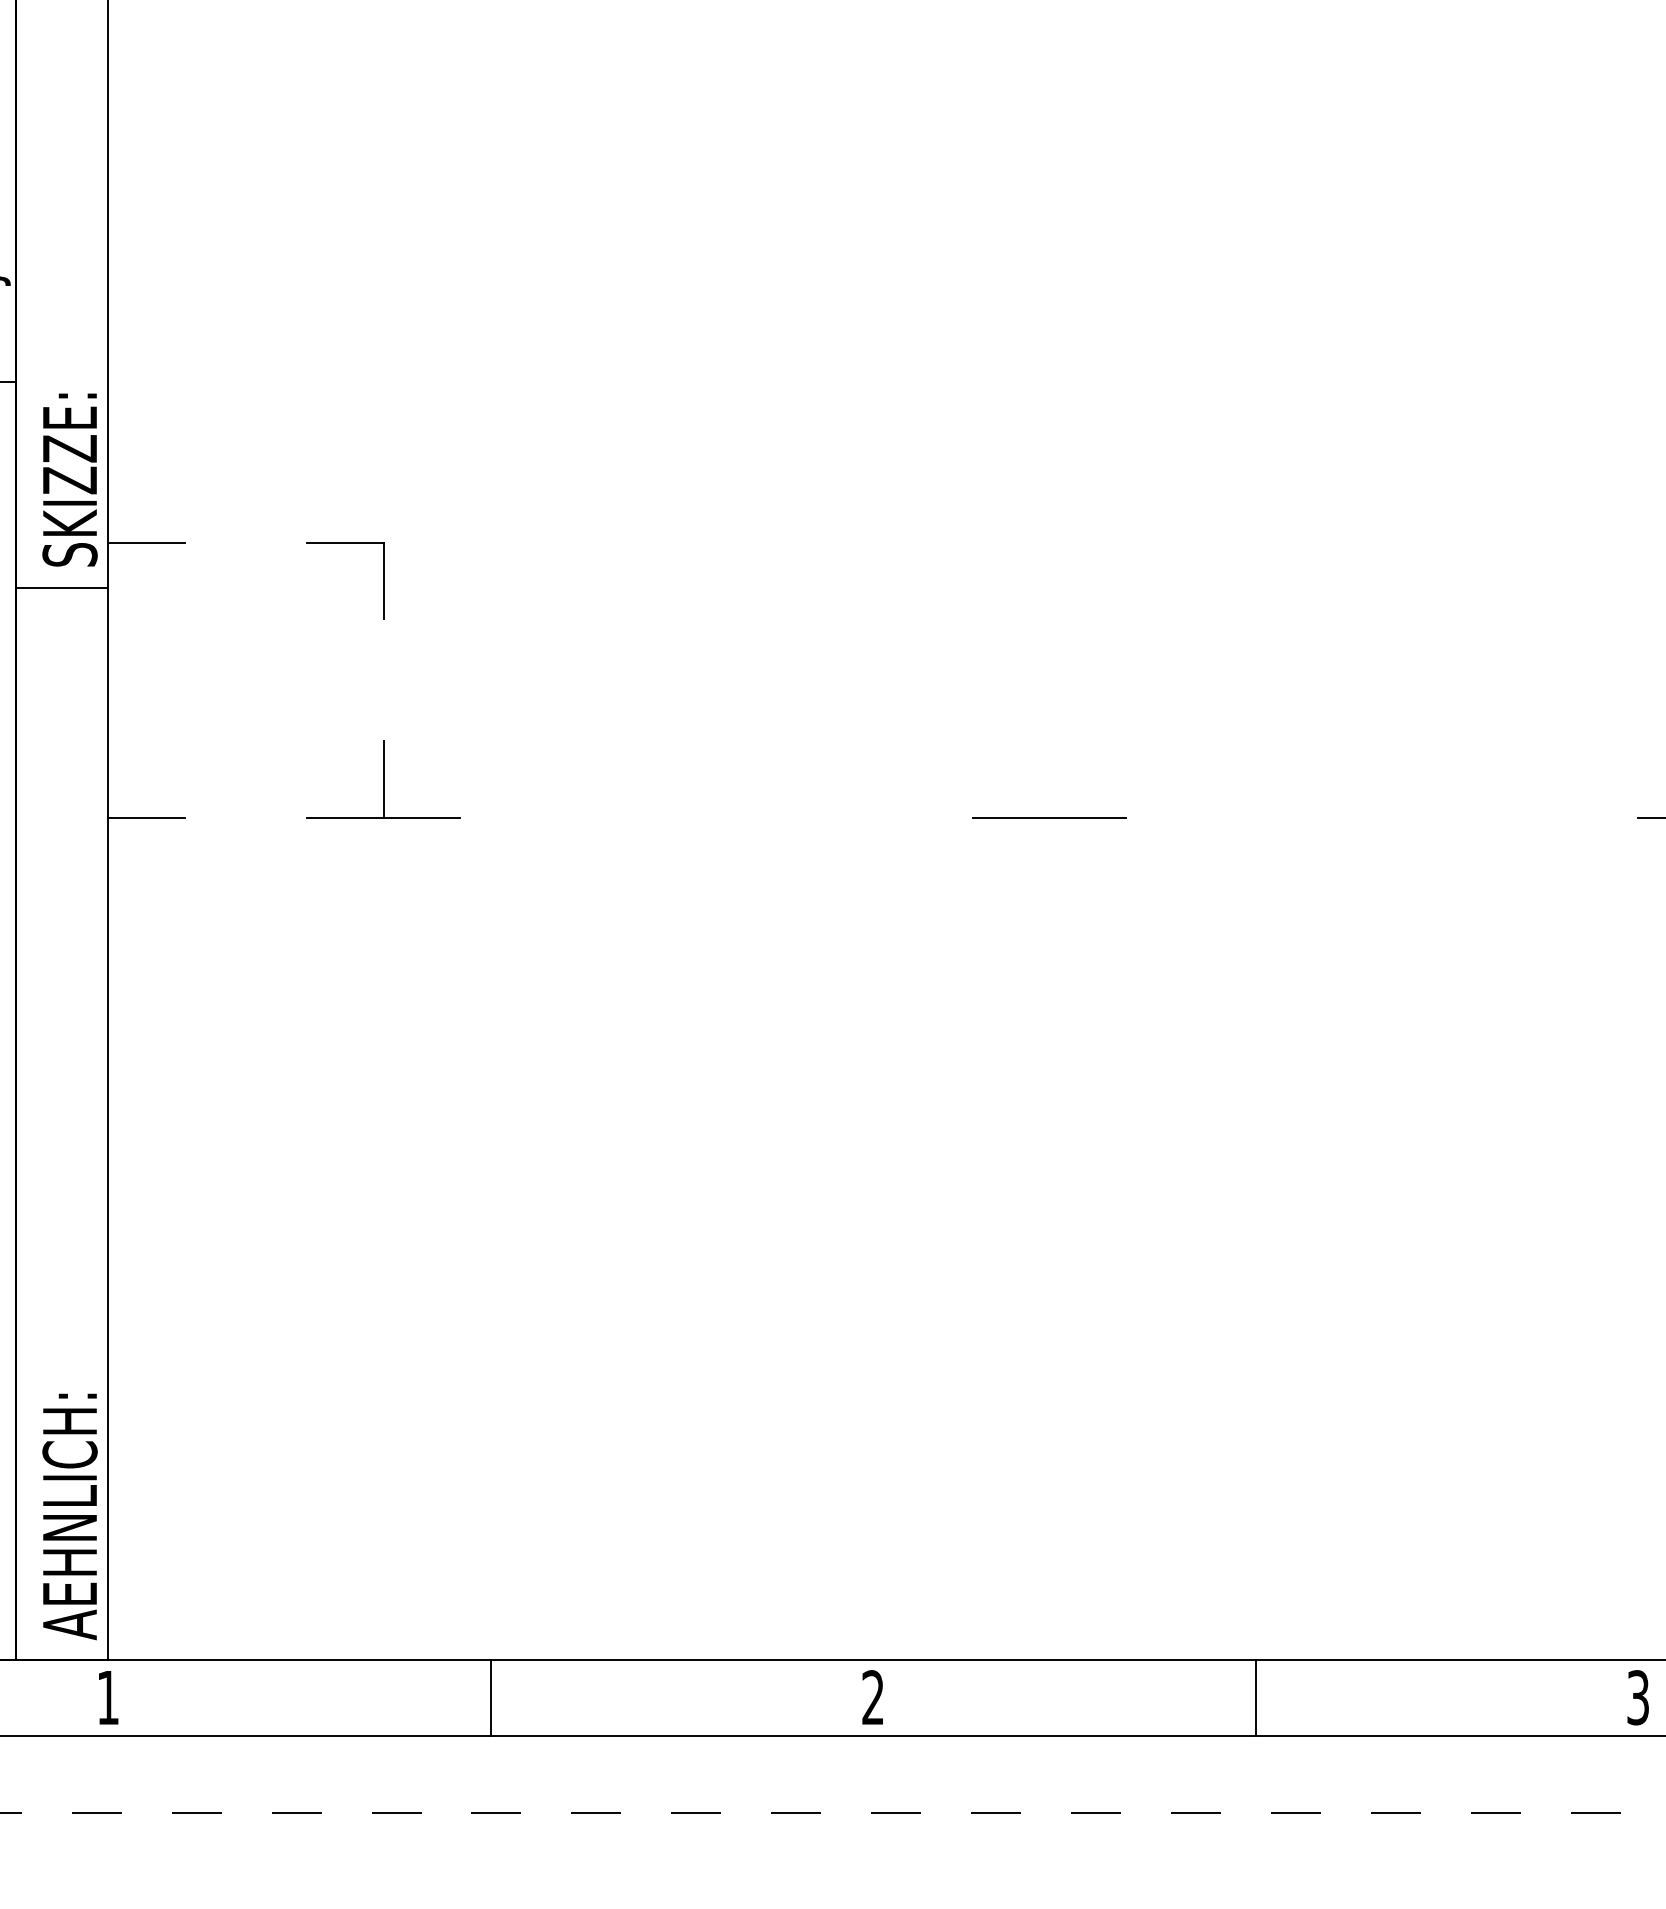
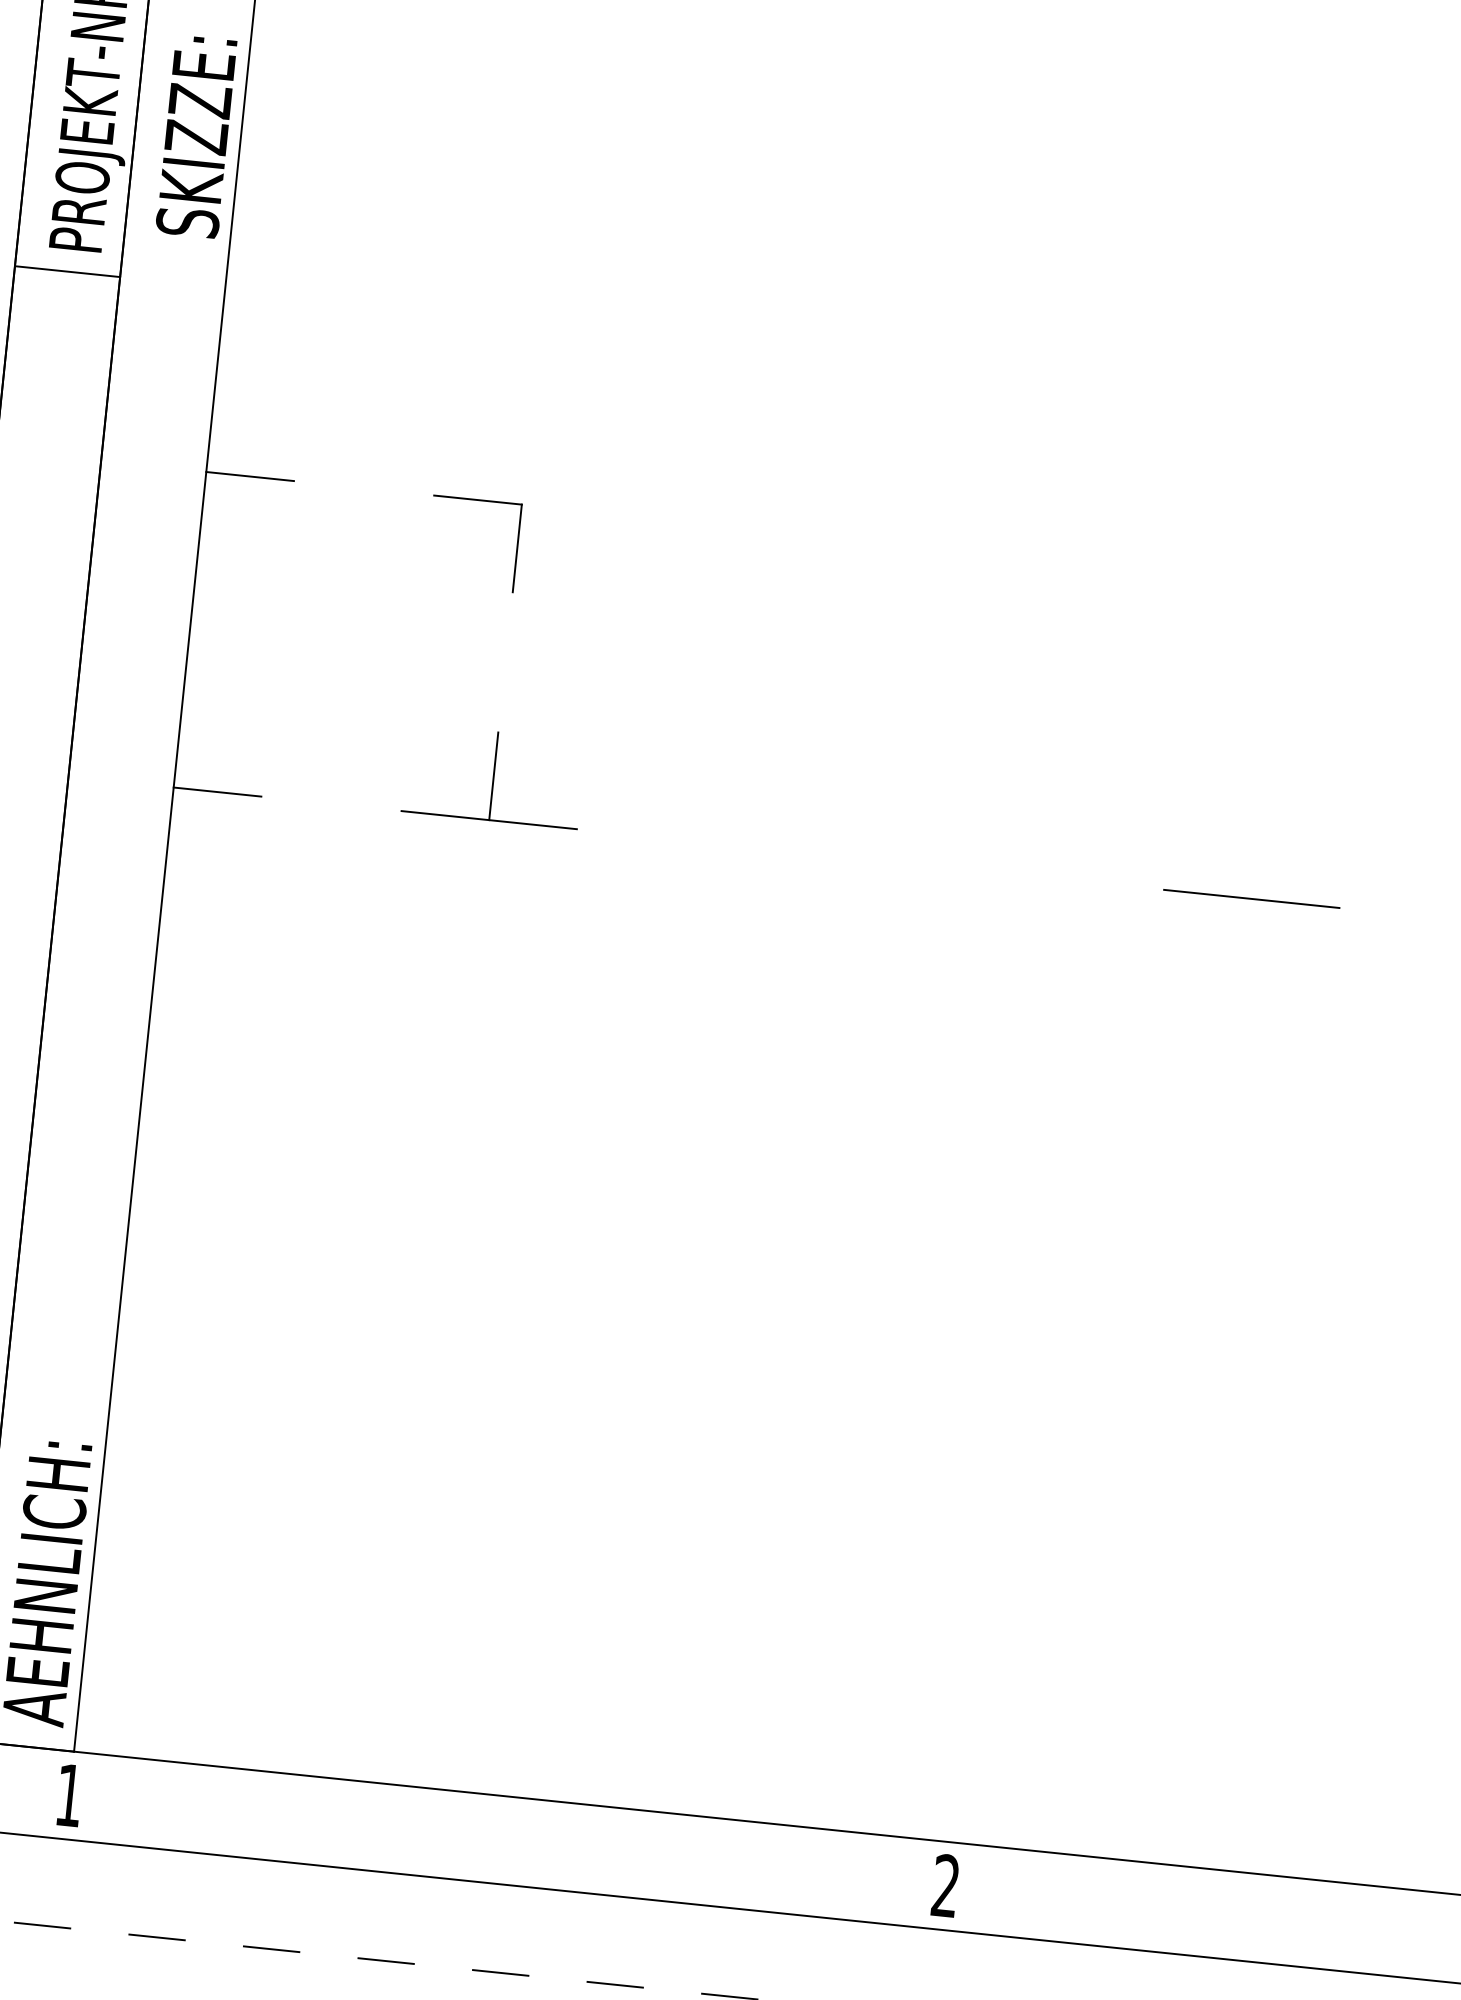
text: (69, 479) -> (196, 136), moved
line: (62, 588) -> (148, 519), removed
line: (490, 1697) -> (507, 1840), removed
line: (1255, 1697) -> (1383, 1931), removed

